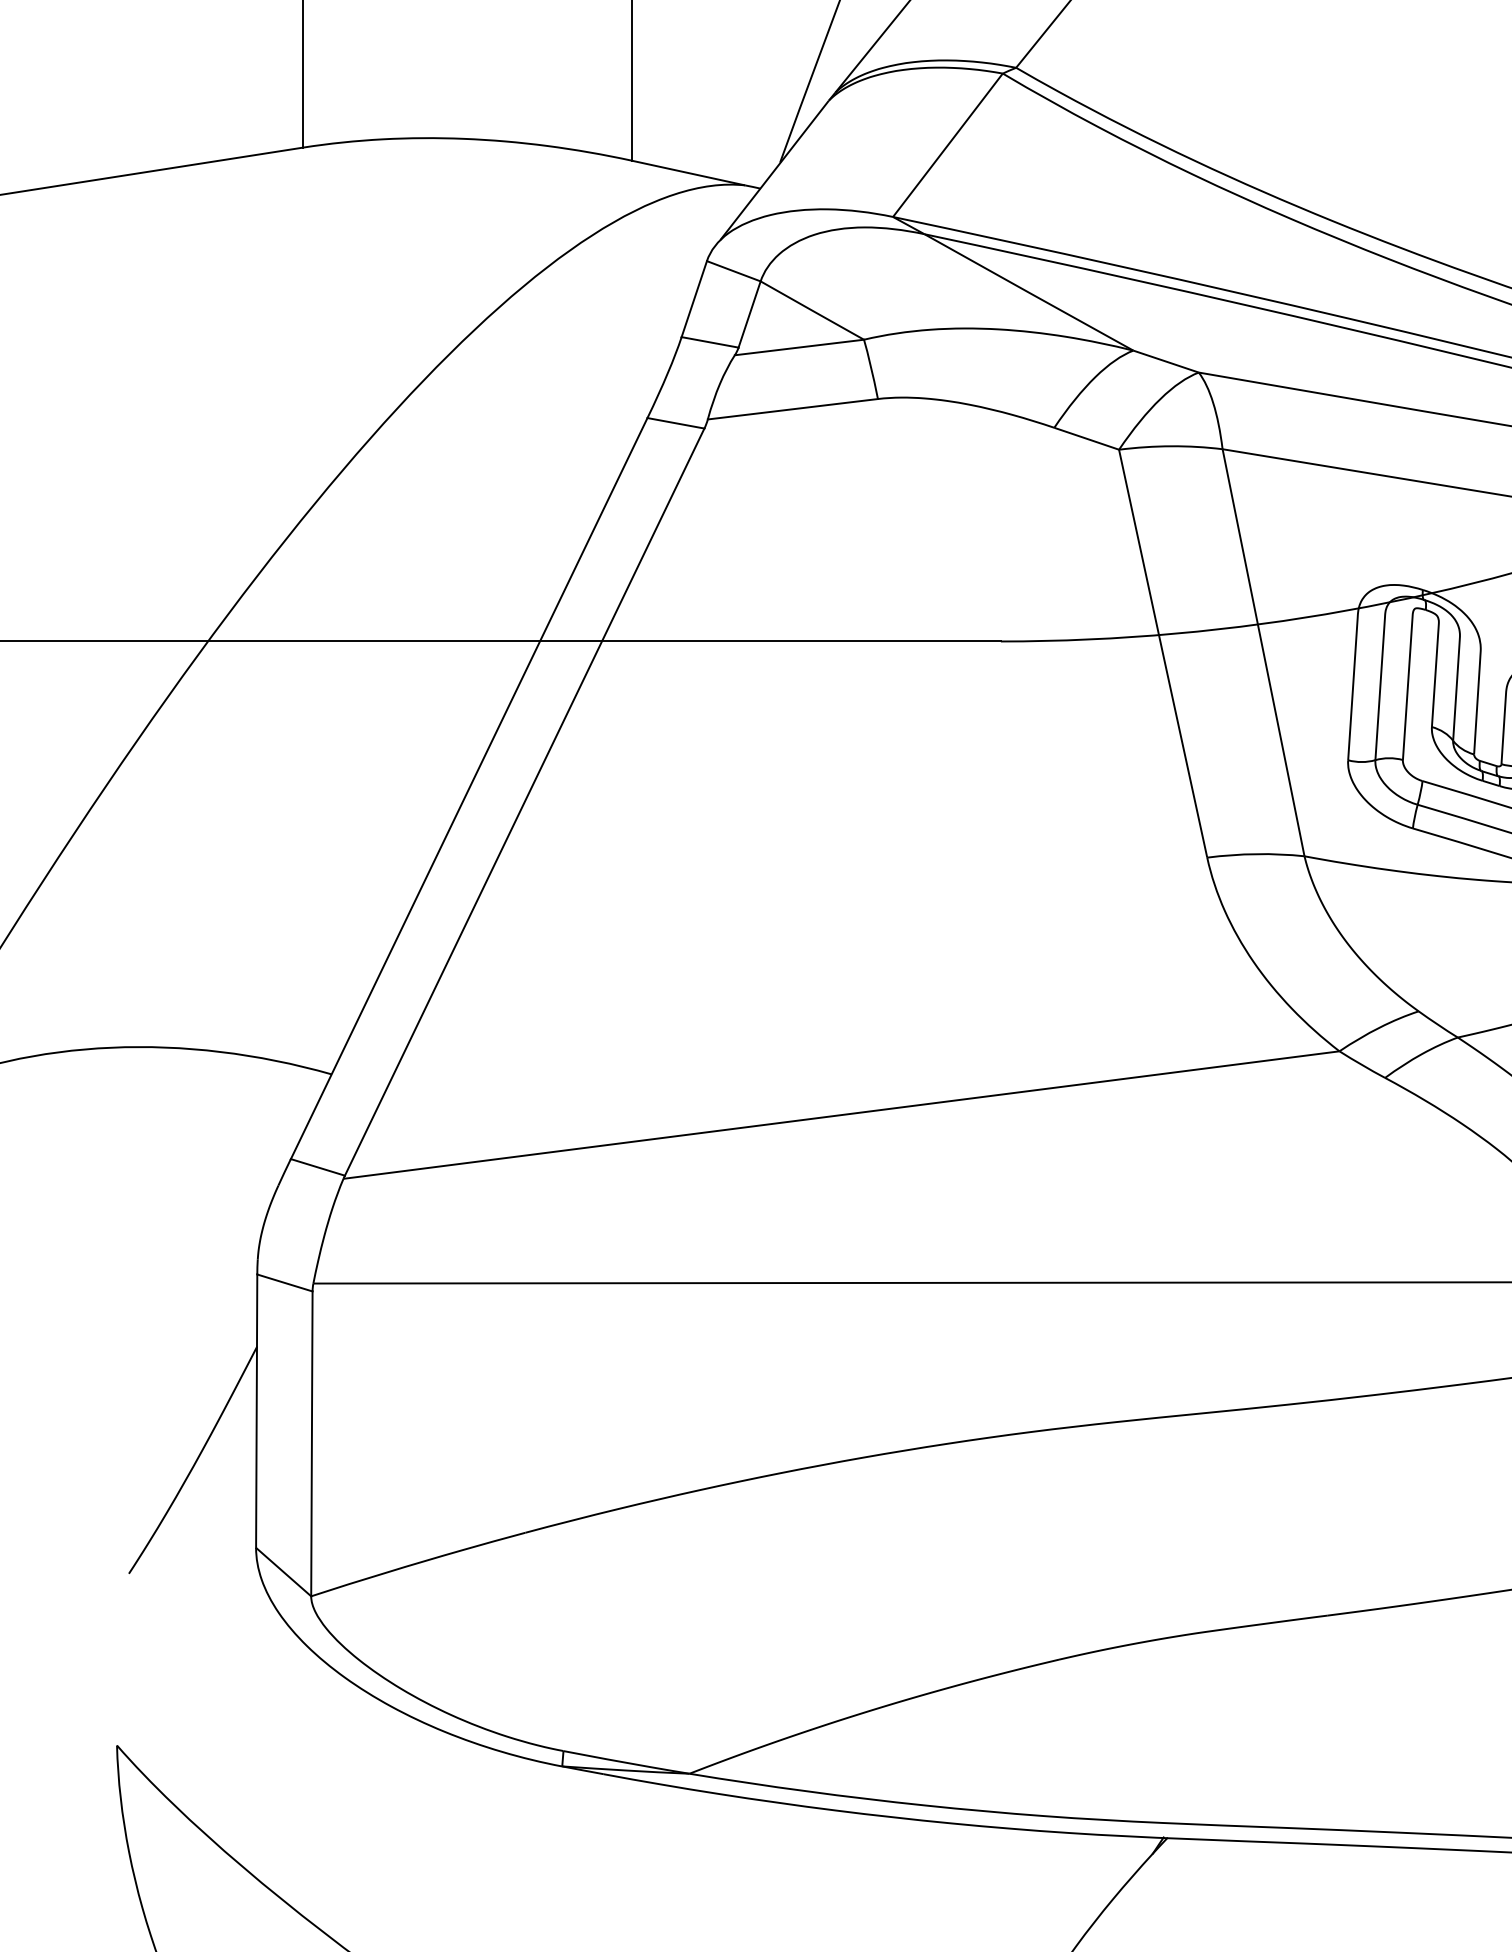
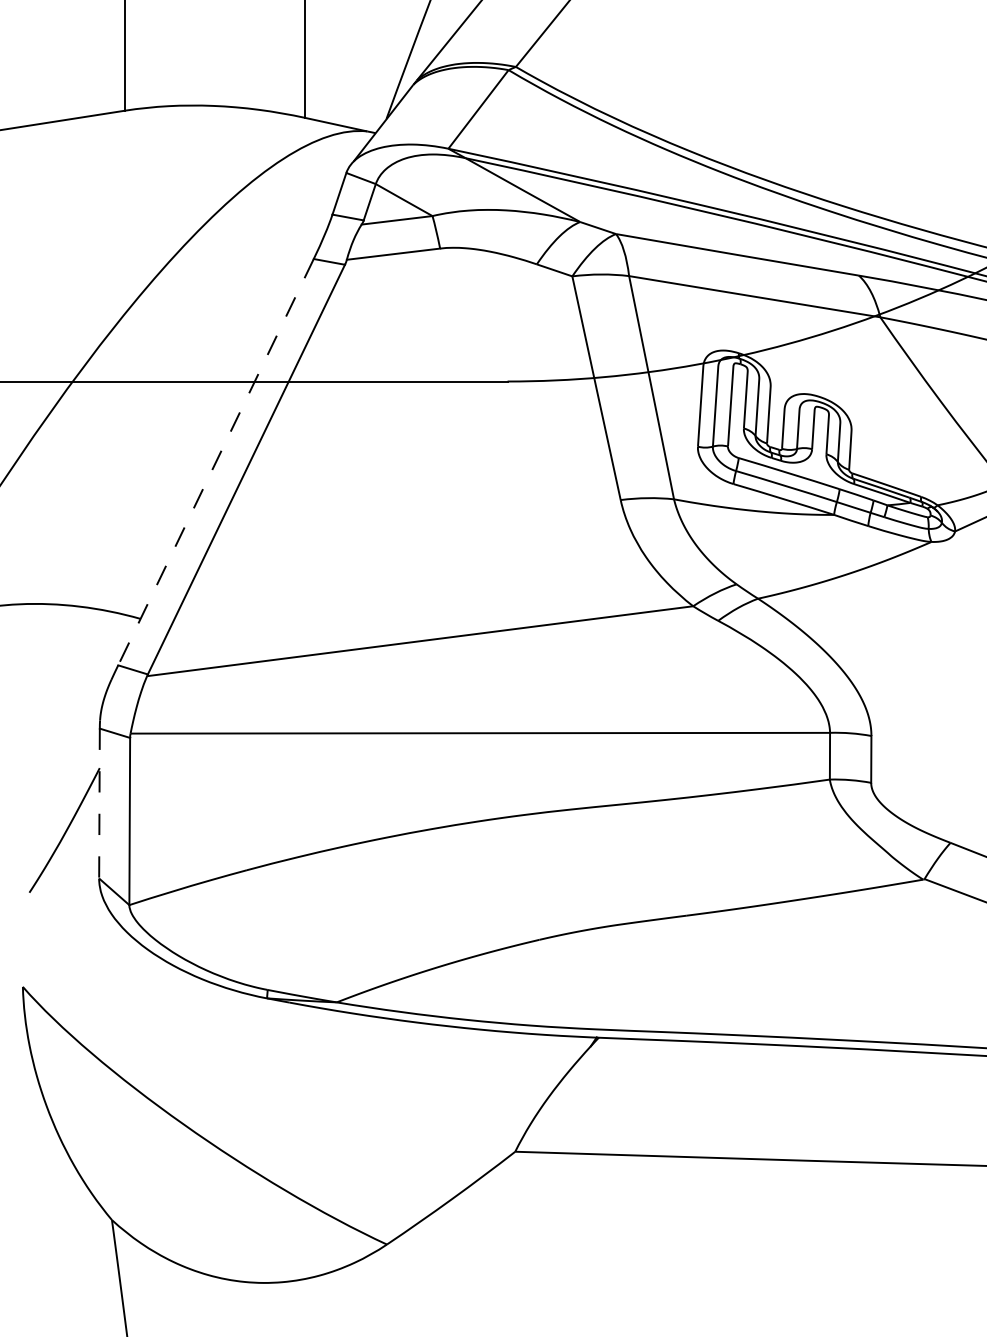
line: (468, 789) -> (215, 462), solid -> dashed
line: (256, 1411) -> (99, 803), solid -> dashed

